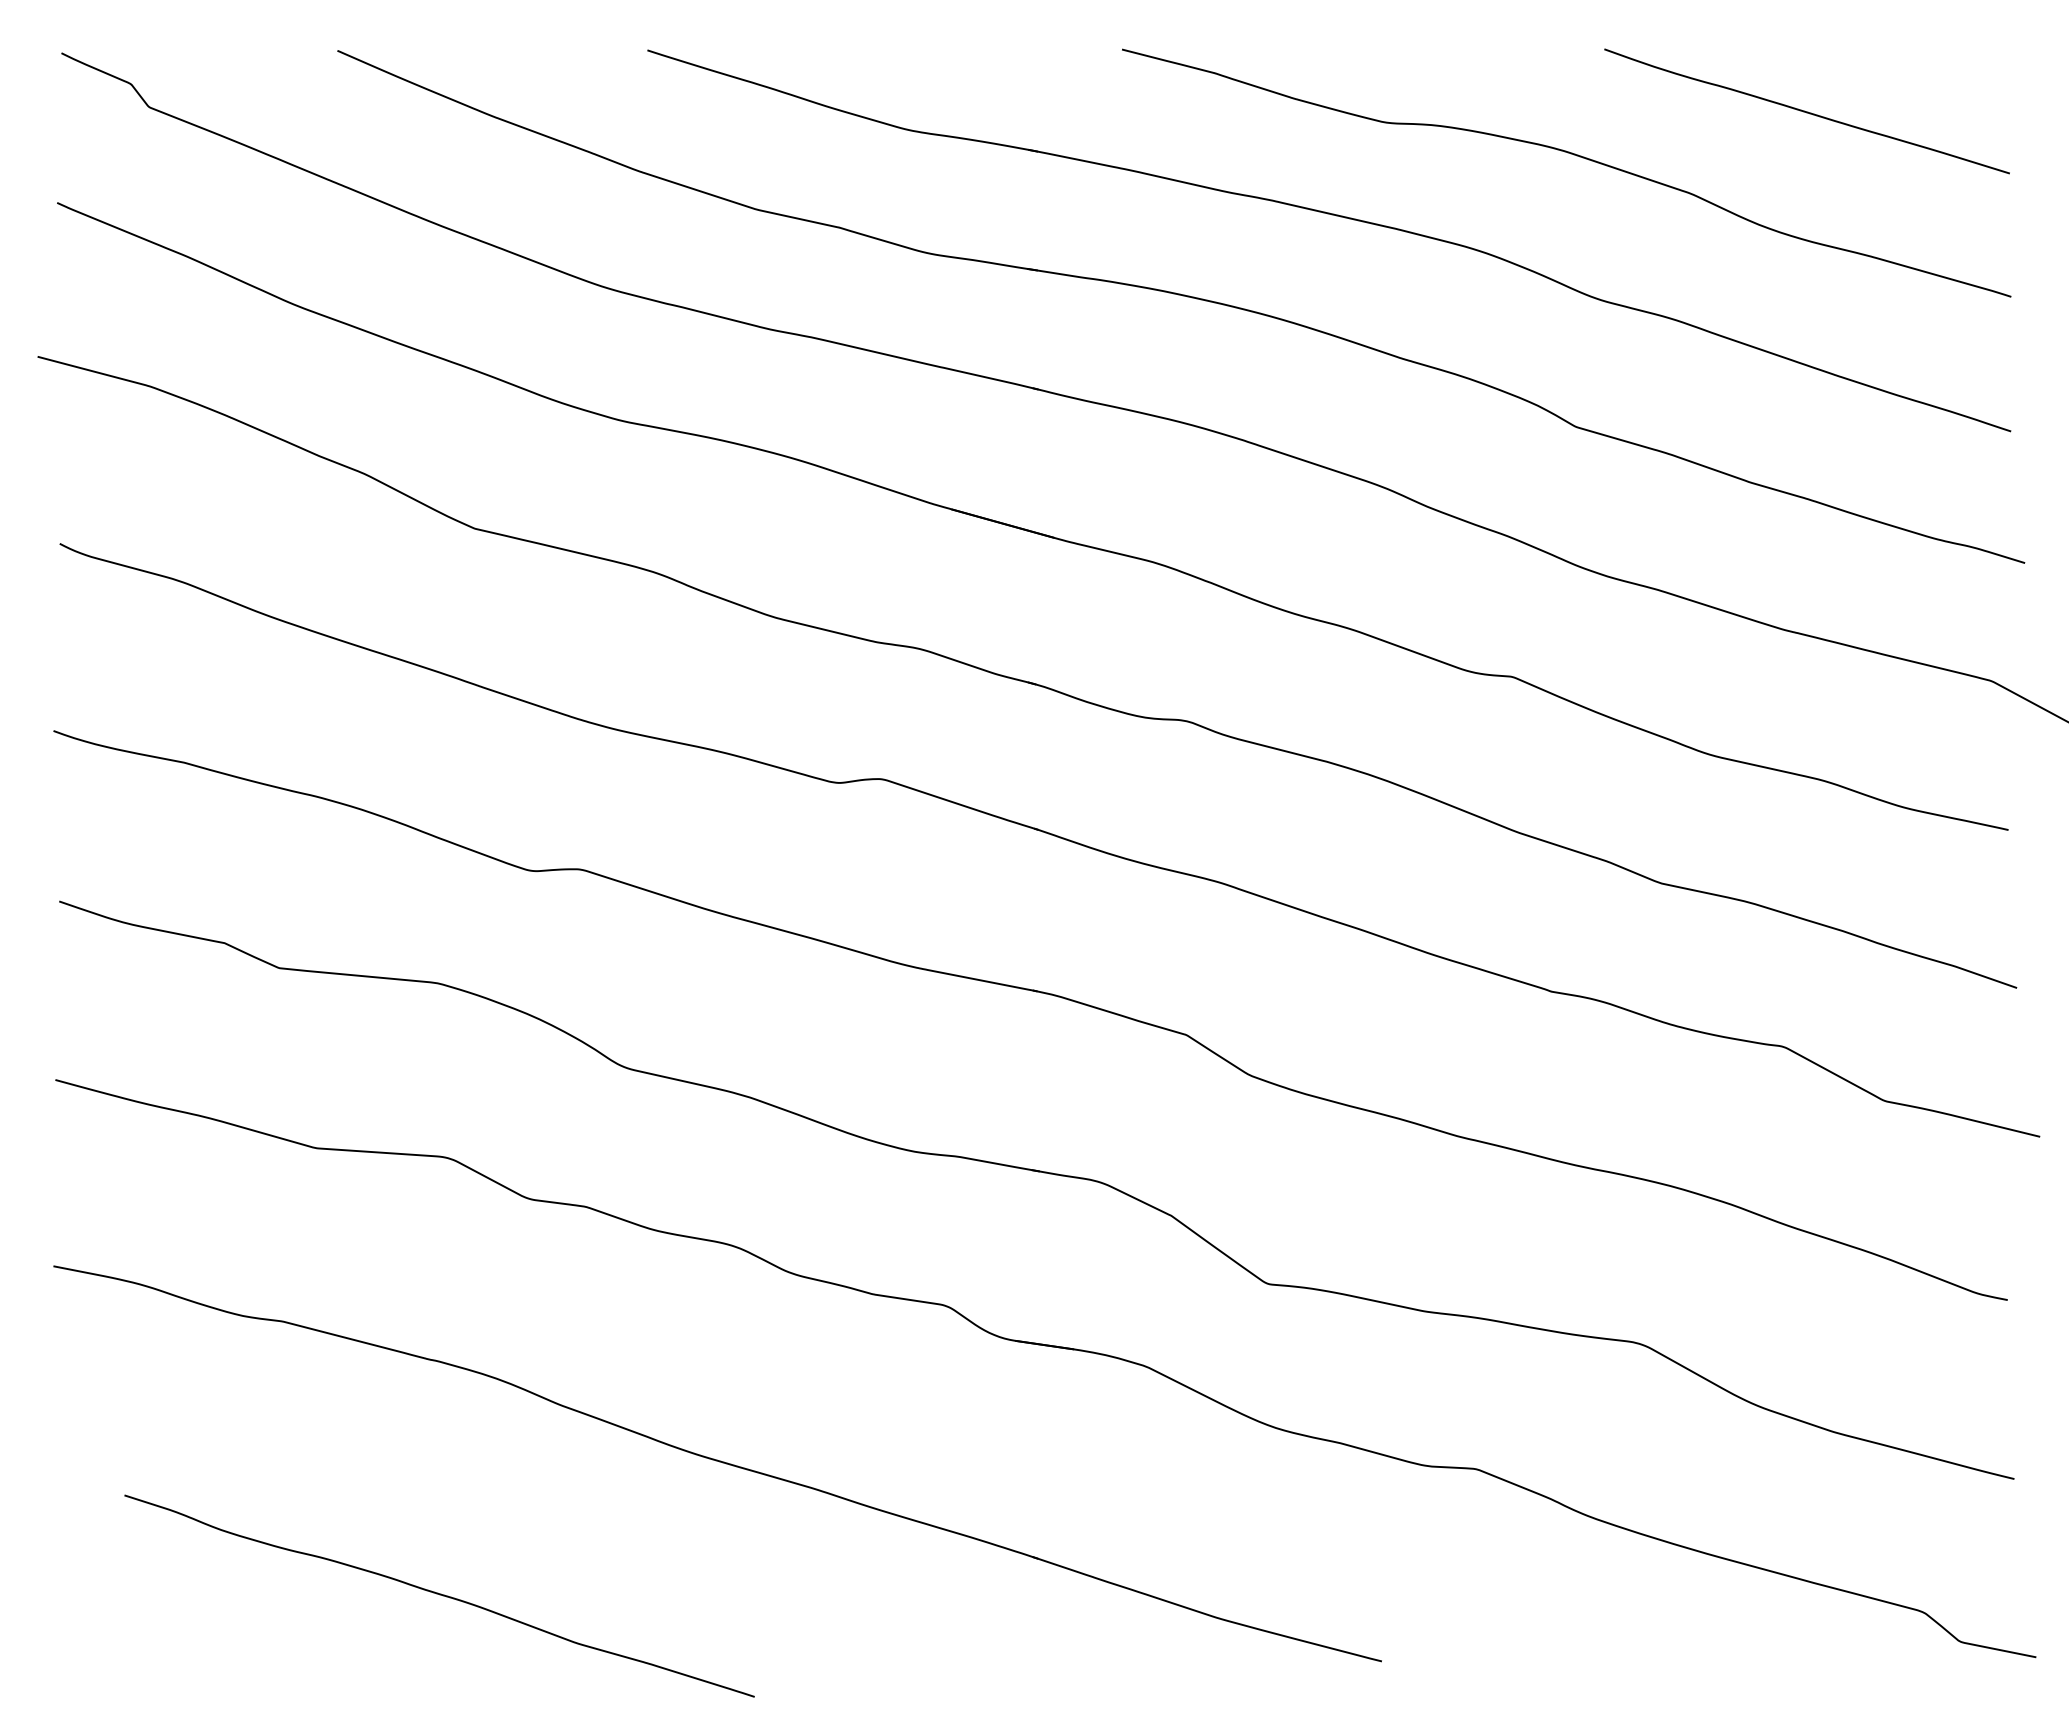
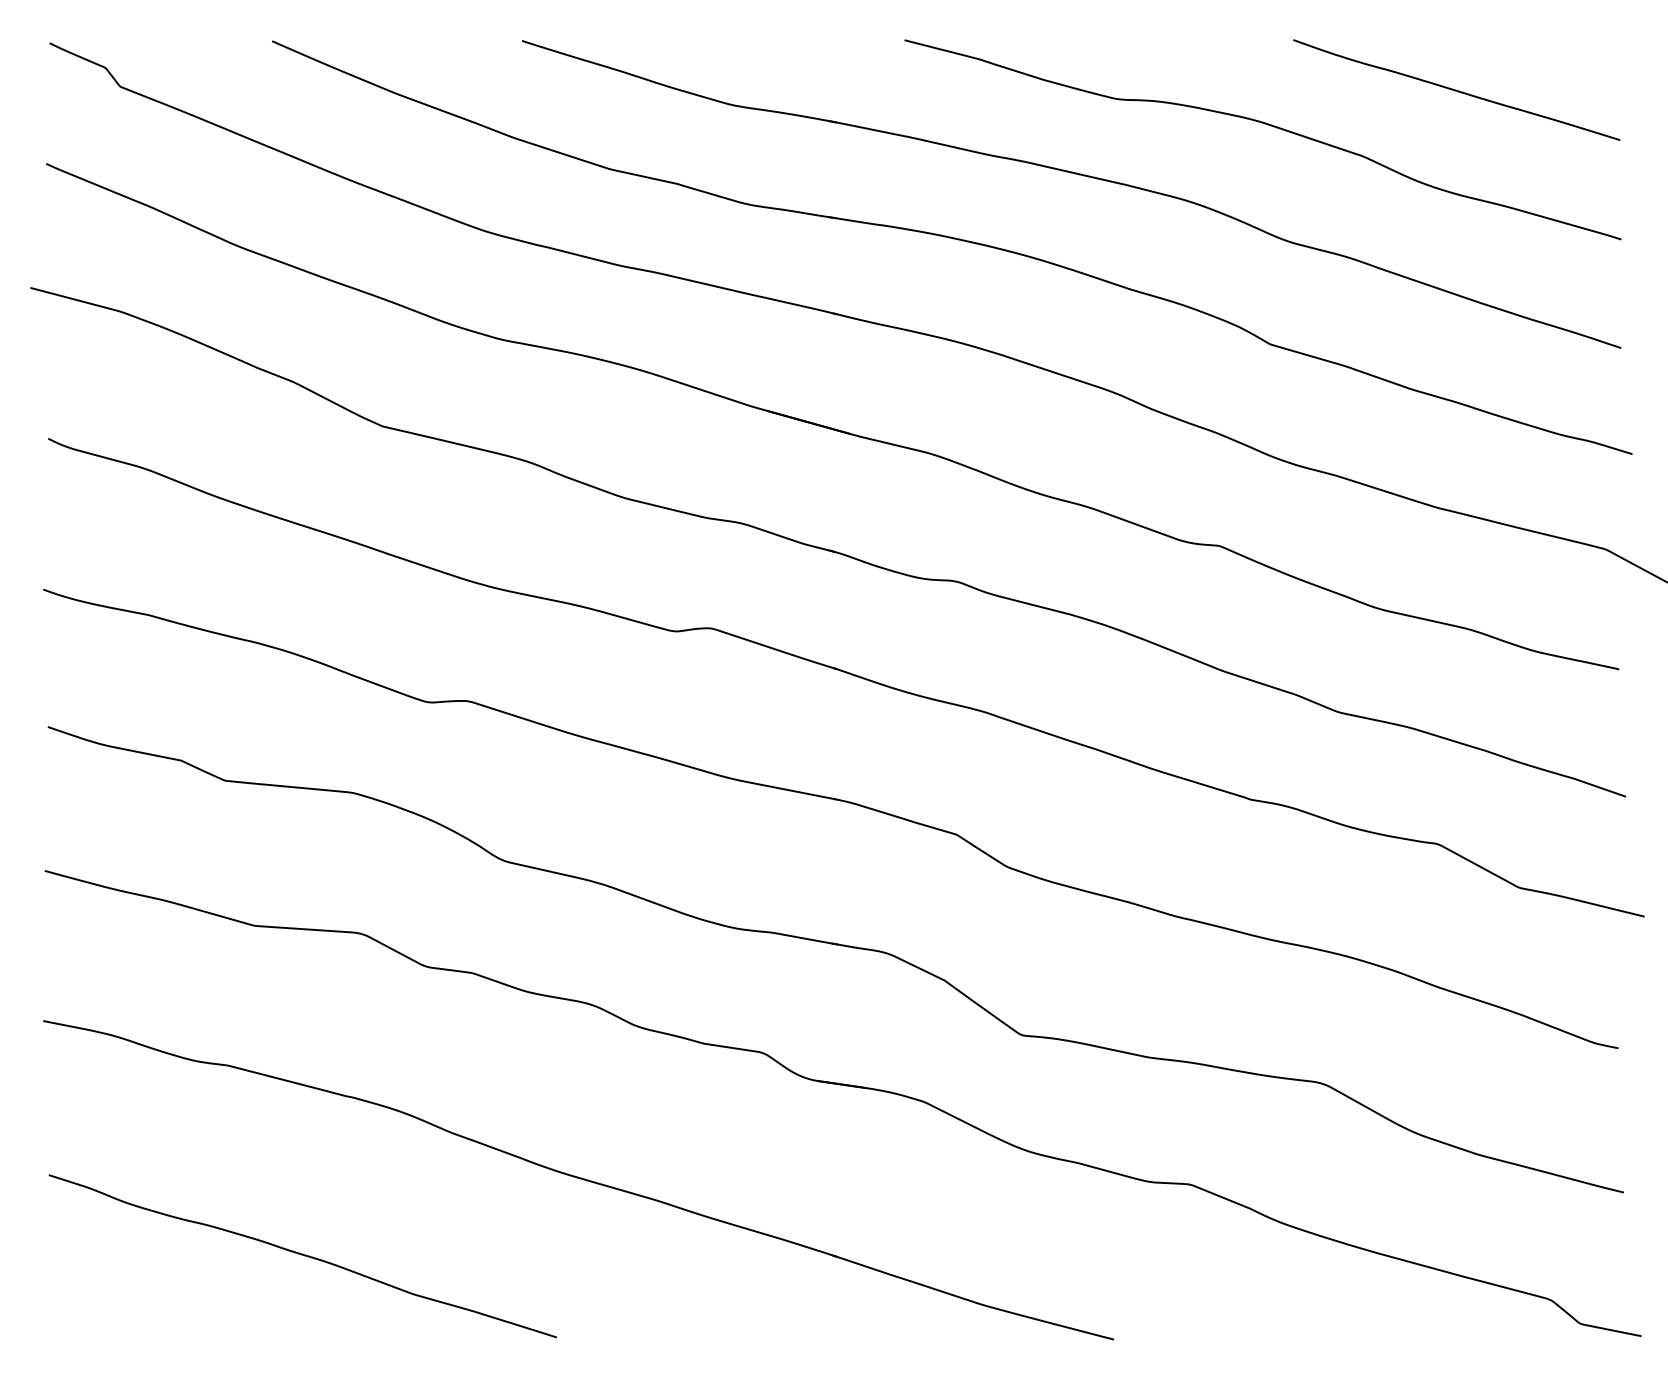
curve: (439, 1595) -> (302, 1255), moved

